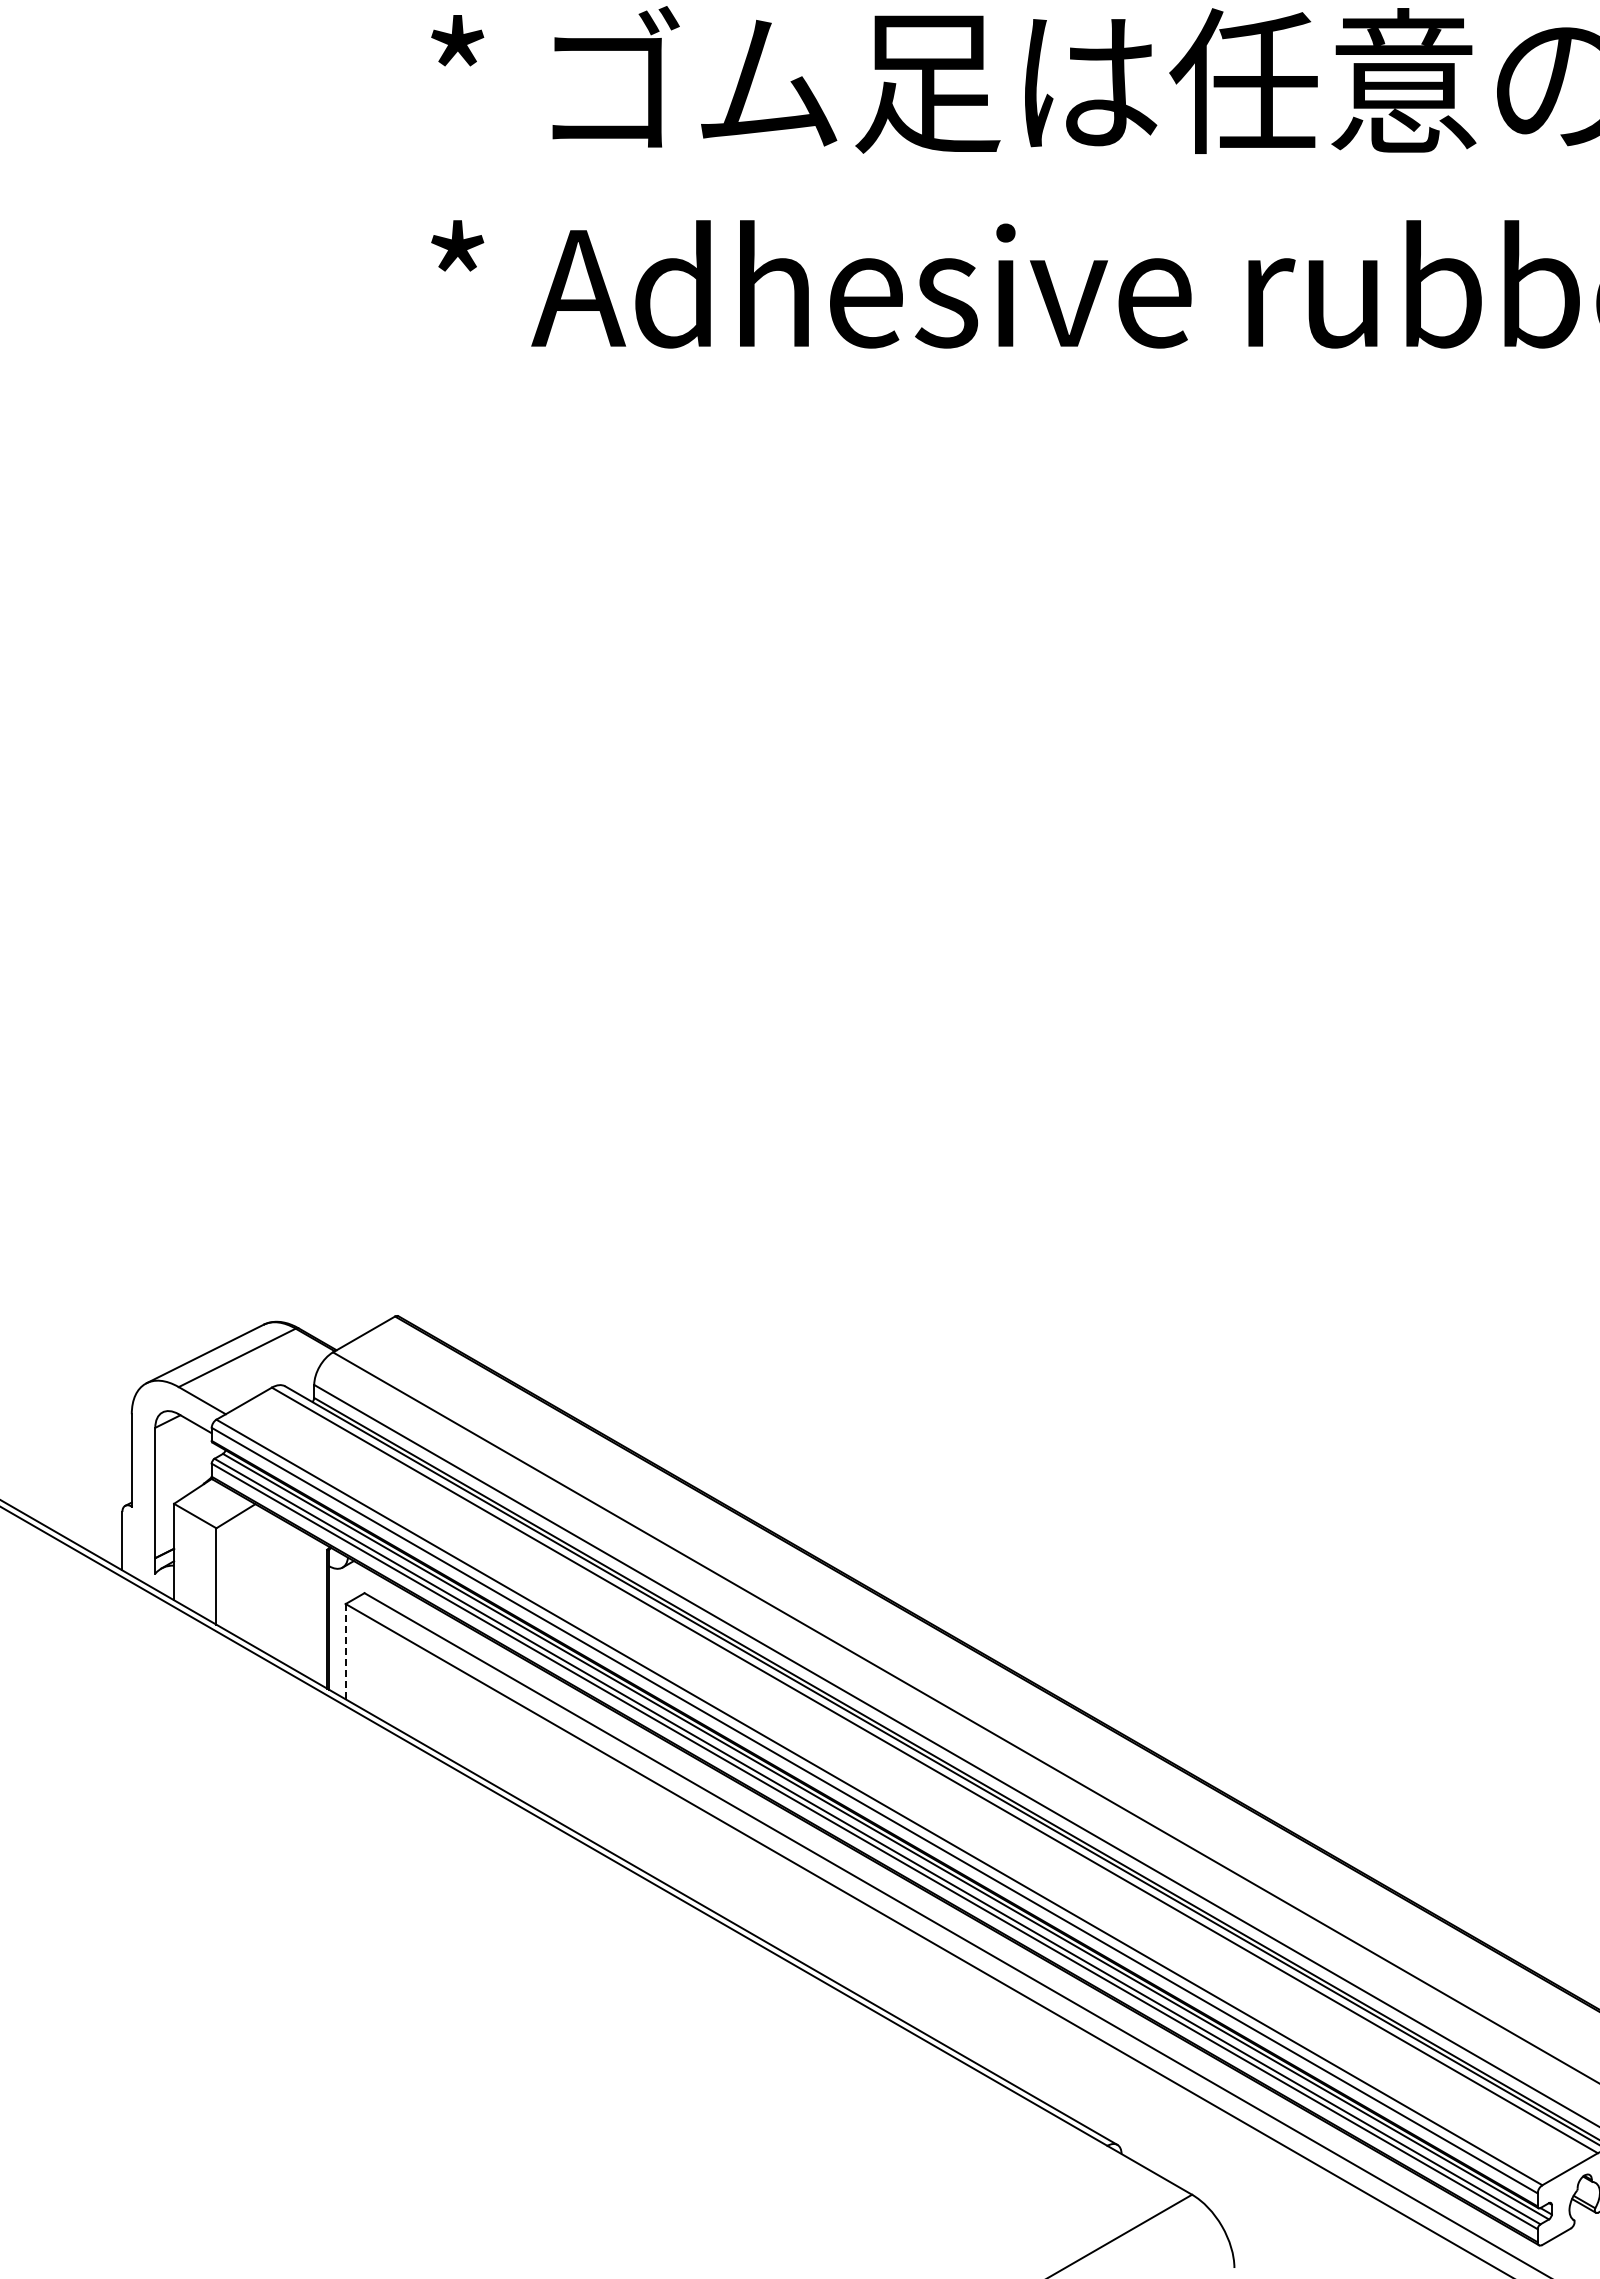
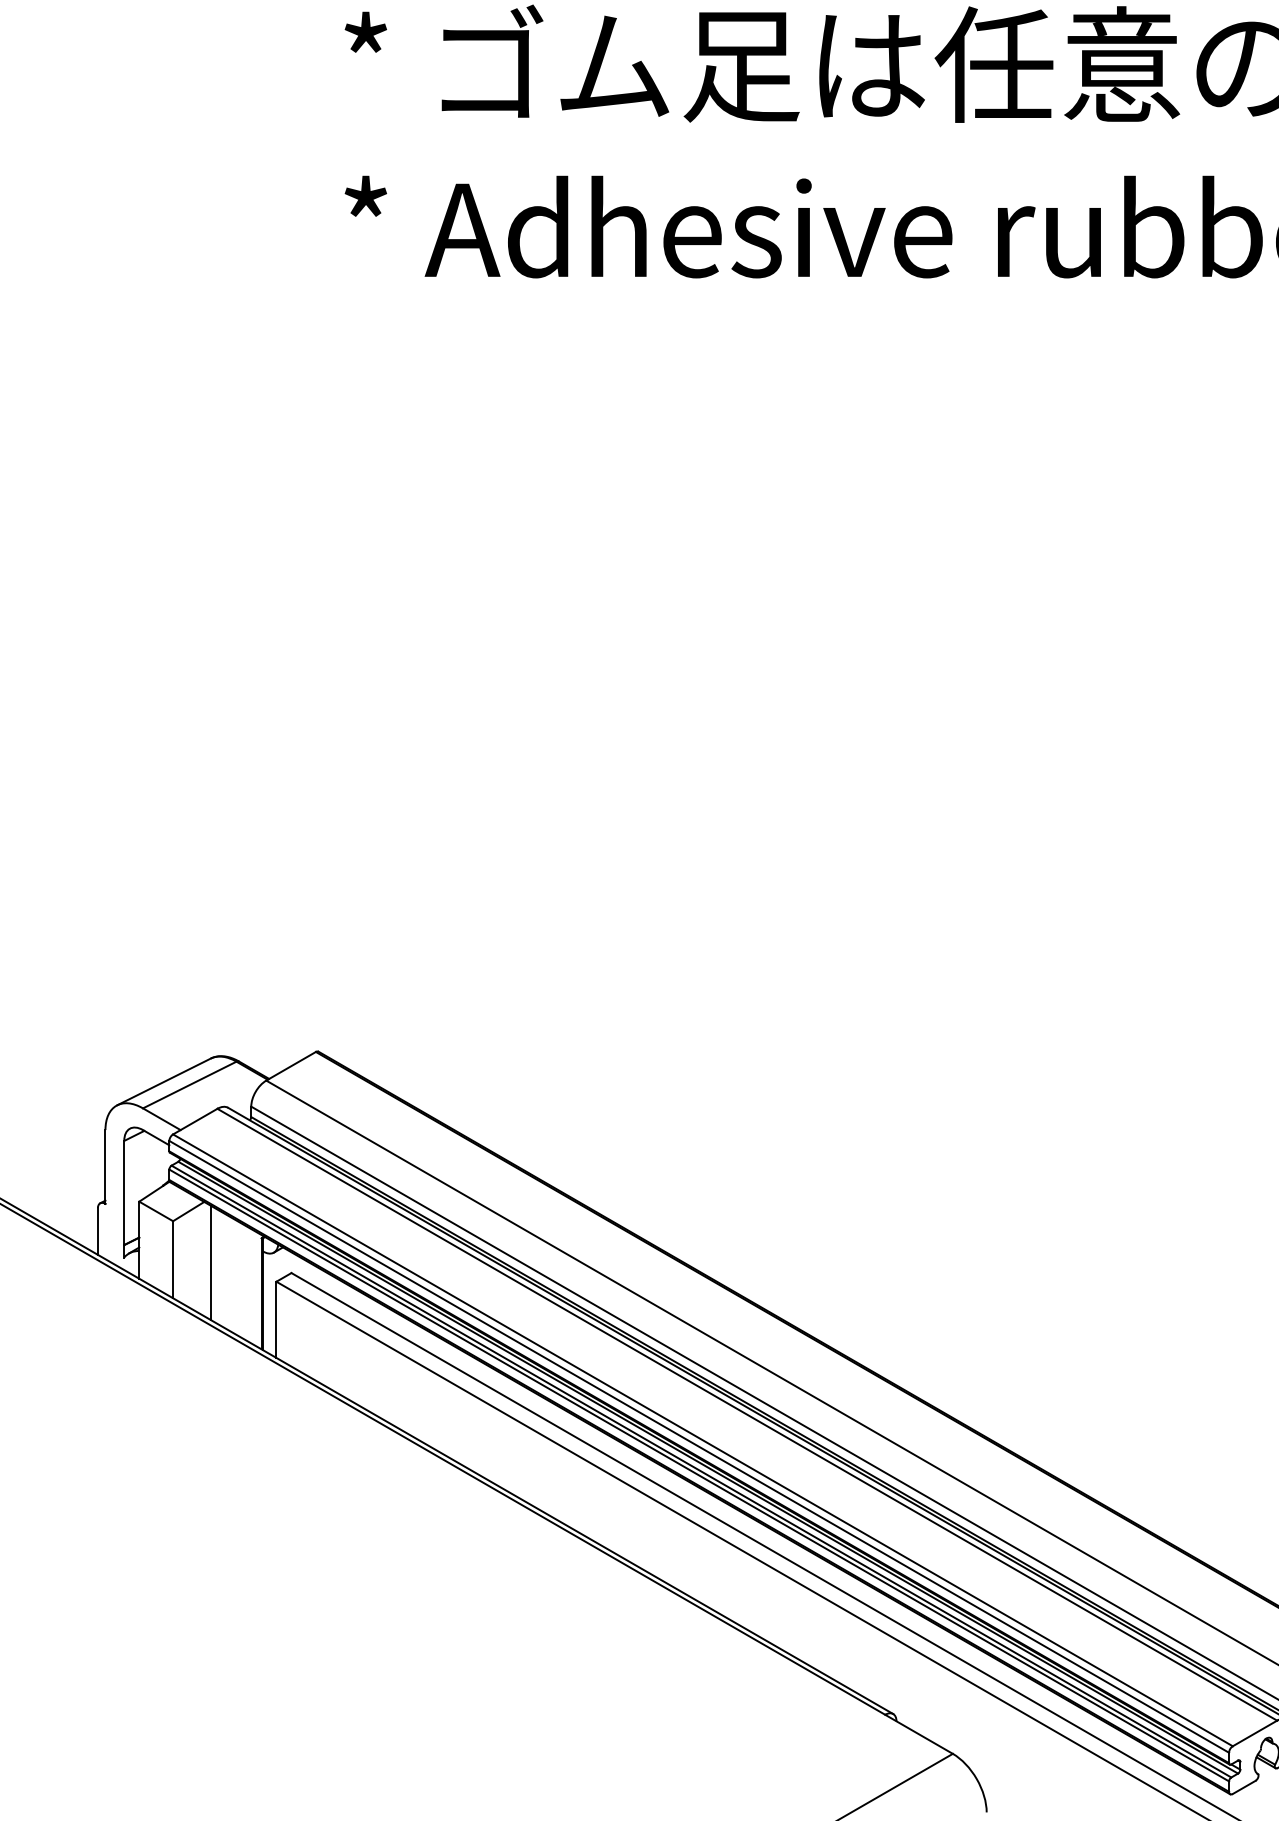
line: (263, 1579) -> (210, 1262), added
line: (345, 1651) -> (276, 1319), dashed -> solid

